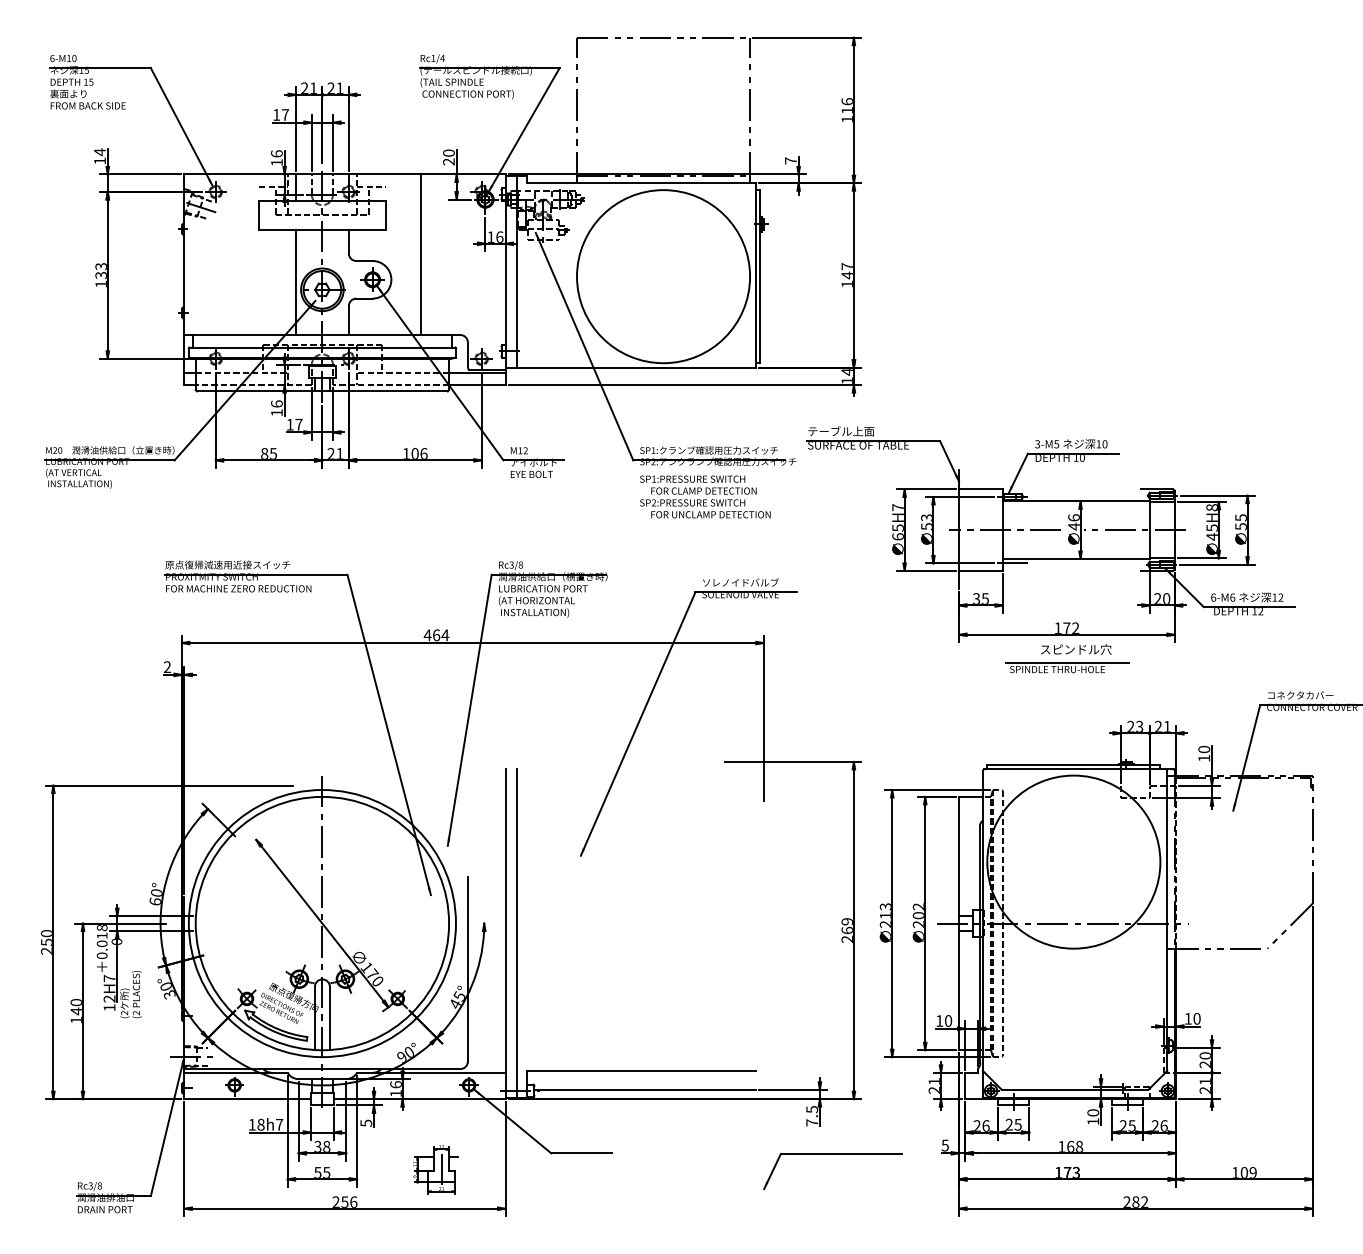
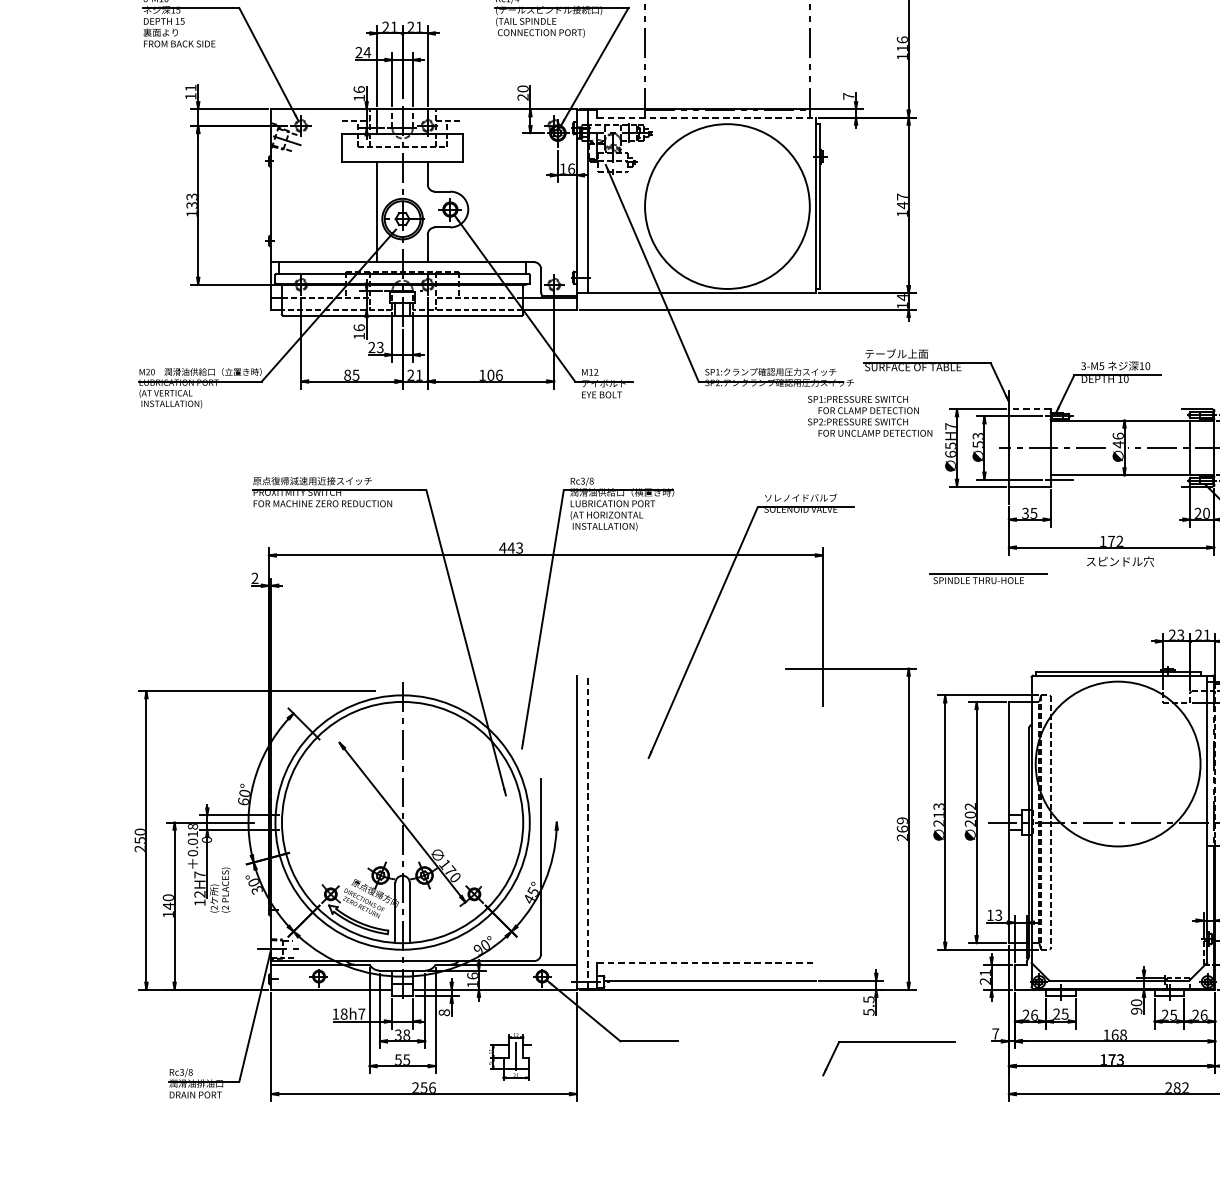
text: (281, 114) -> (363, 52), 17 -> 24
text: (99, 152) -> (190, 88), 14 -> 11
line: (641, 183) -> (706, 117), solid -> dashed
line: (420, 254) -> (496, 185), removed
text: (294, 424) -> (376, 347), 17 -> 23
line: (981, 489) -> (1030, 409), solid -> dashed
text: (705, 496) -> (870, 415), moved
text: (440, 635) -> (515, 548), 464 -> 443
part: (1067, 667) -> (988, 578), moved
line: (516, 933) -> (587, 832), solid -> dashed
text: (948, 1020) -> (998, 914), 10 -> 13
line: (641, 1070) -> (706, 962), solid -> dashed
text: (1093, 1121) -> (1136, 1011), 10 -> 90
text: (366, 1122) -> (444, 1011), 5 -> 8
text: (812, 1122) -> (869, 1011), 7.5 -> 5.5
text: (944, 1145) -> (994, 1033), 5 -> 7

